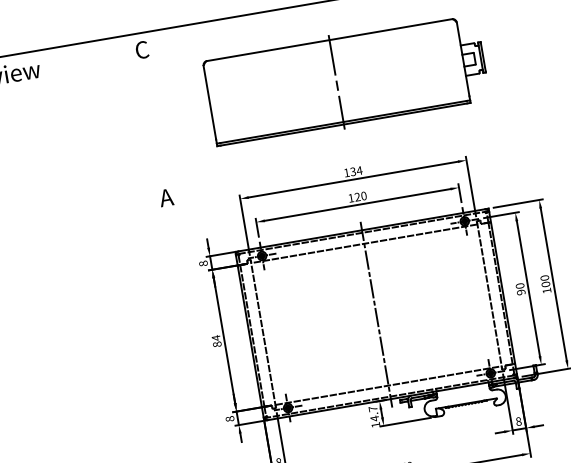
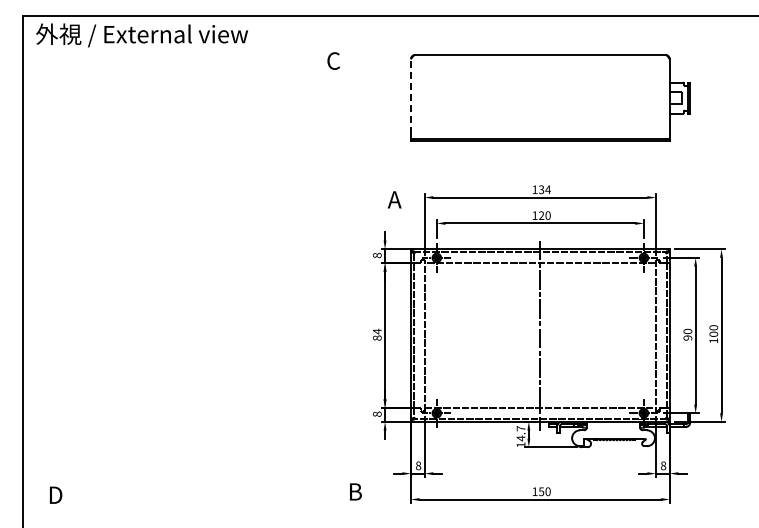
text: (141, 49) -> (333, 60), moved
line: (336, 81) -> (540, 97), removed
line: (209, 102) -> (410, 96), solid -> dashed
text: (166, 197) -> (394, 199), moved

